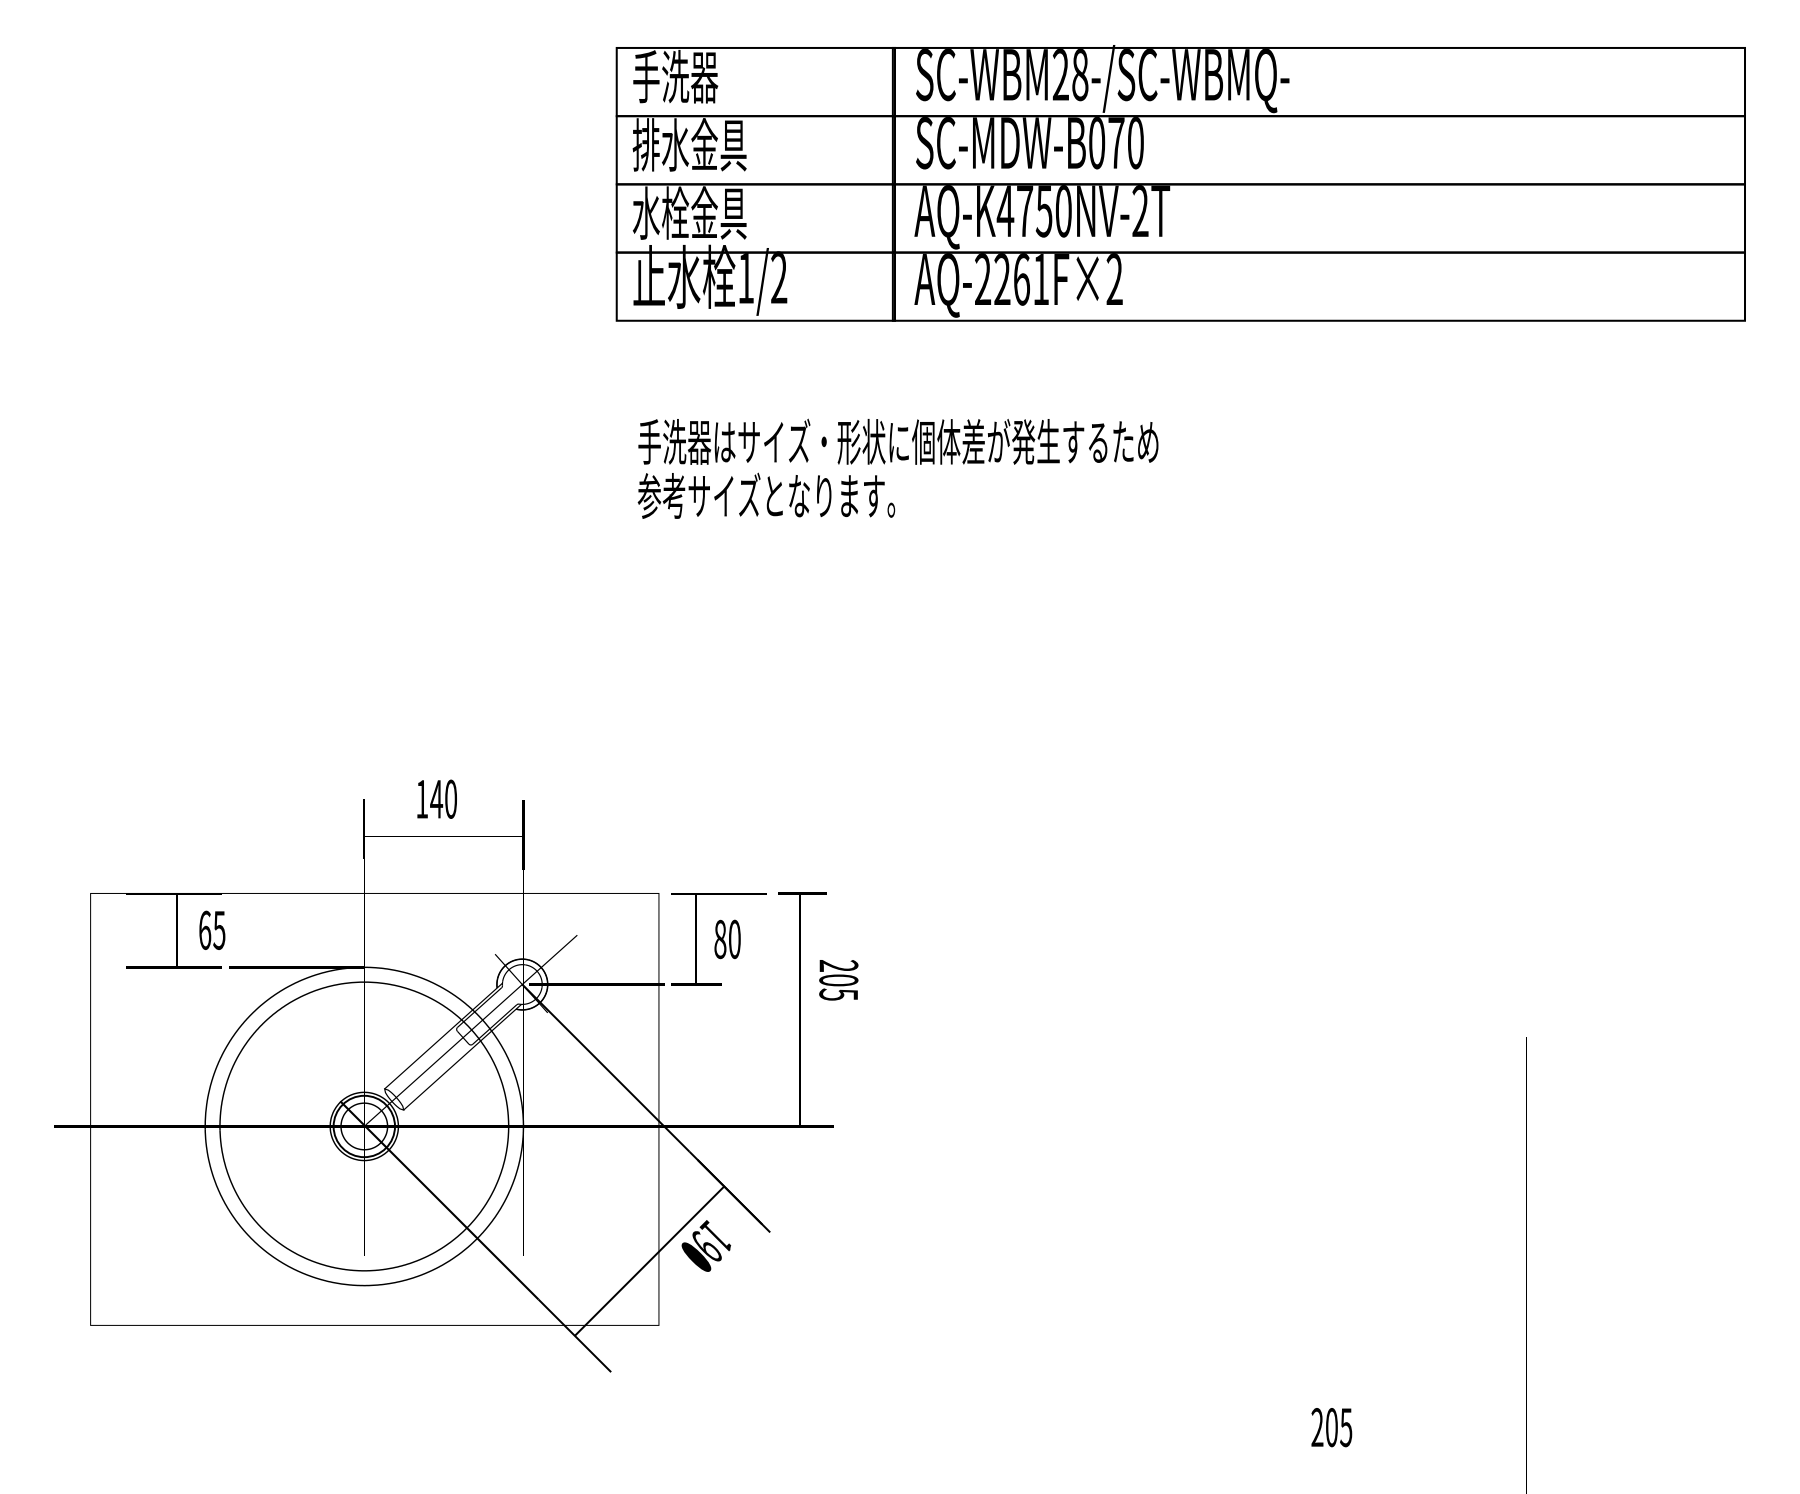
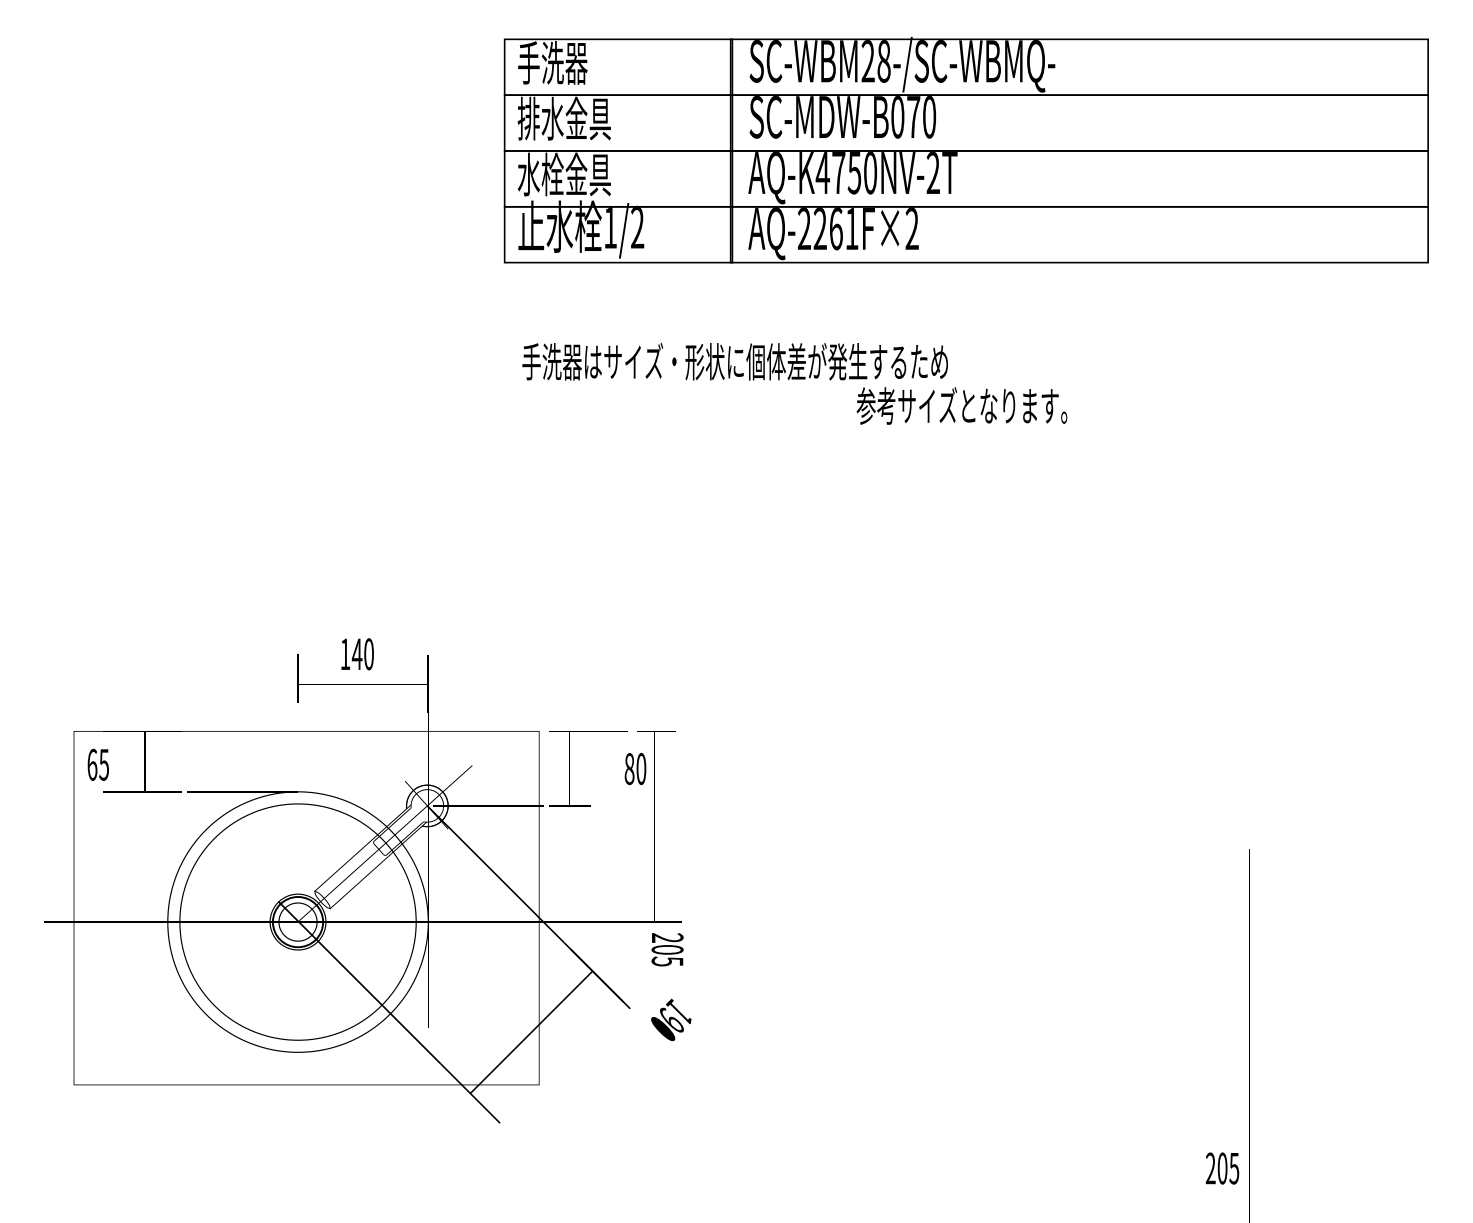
text: (766, 495) -> (961, 405), moved
text: (212, 929) -> (98, 764), moved
text: (727, 939) -> (635, 769), moved
text: (838, 980) -> (667, 949), moved
text: (705, 1245) -> (670, 1019), moved
text: (1331, 1427) -> (1222, 1168), moved

